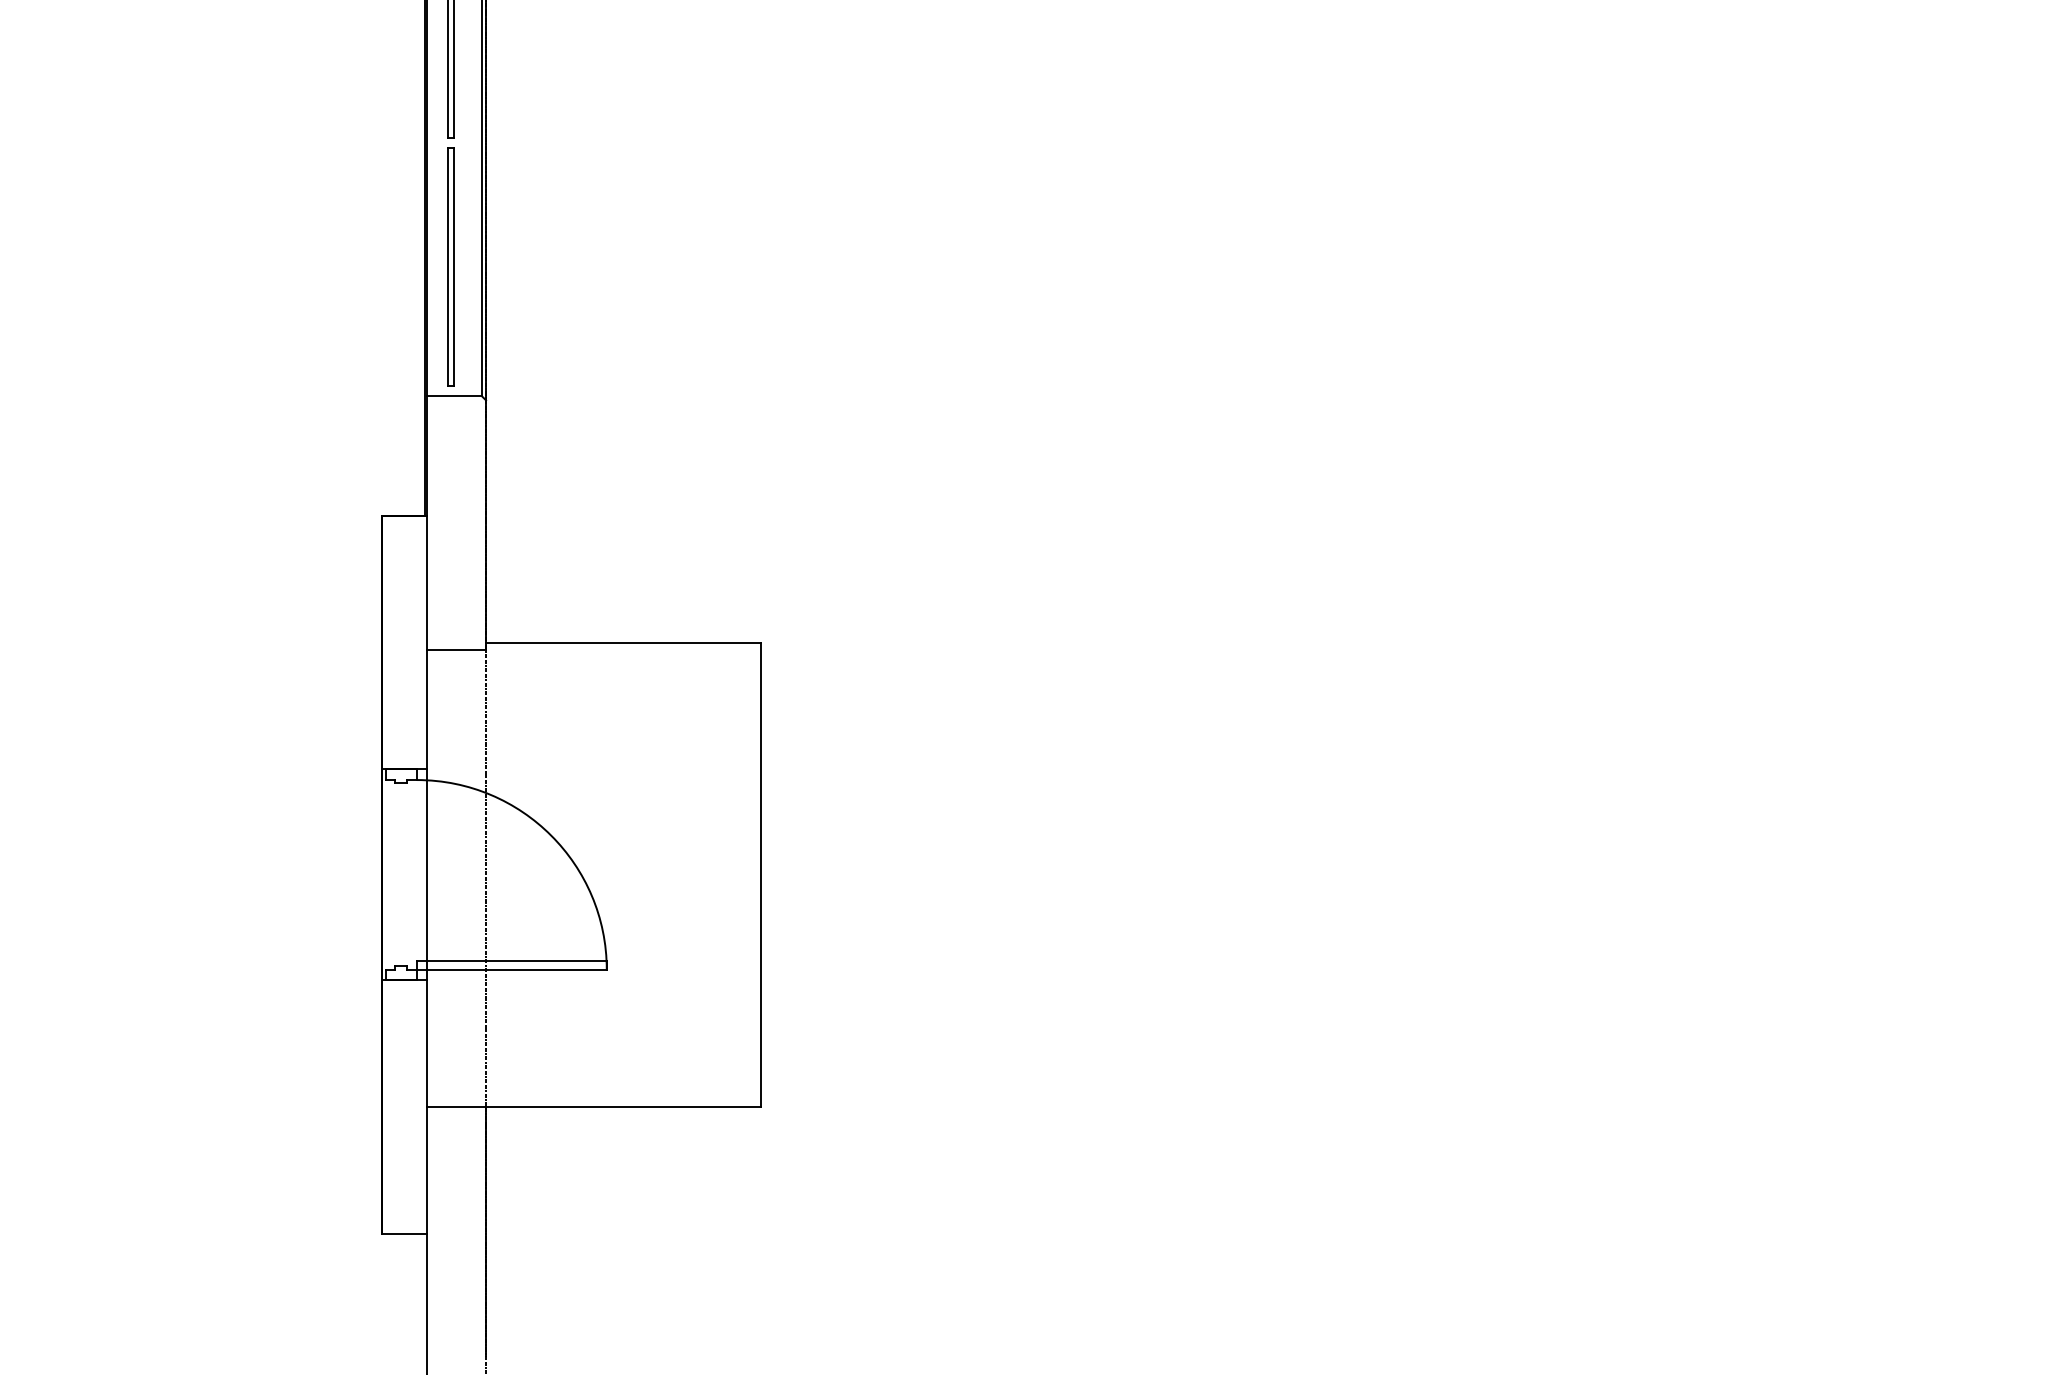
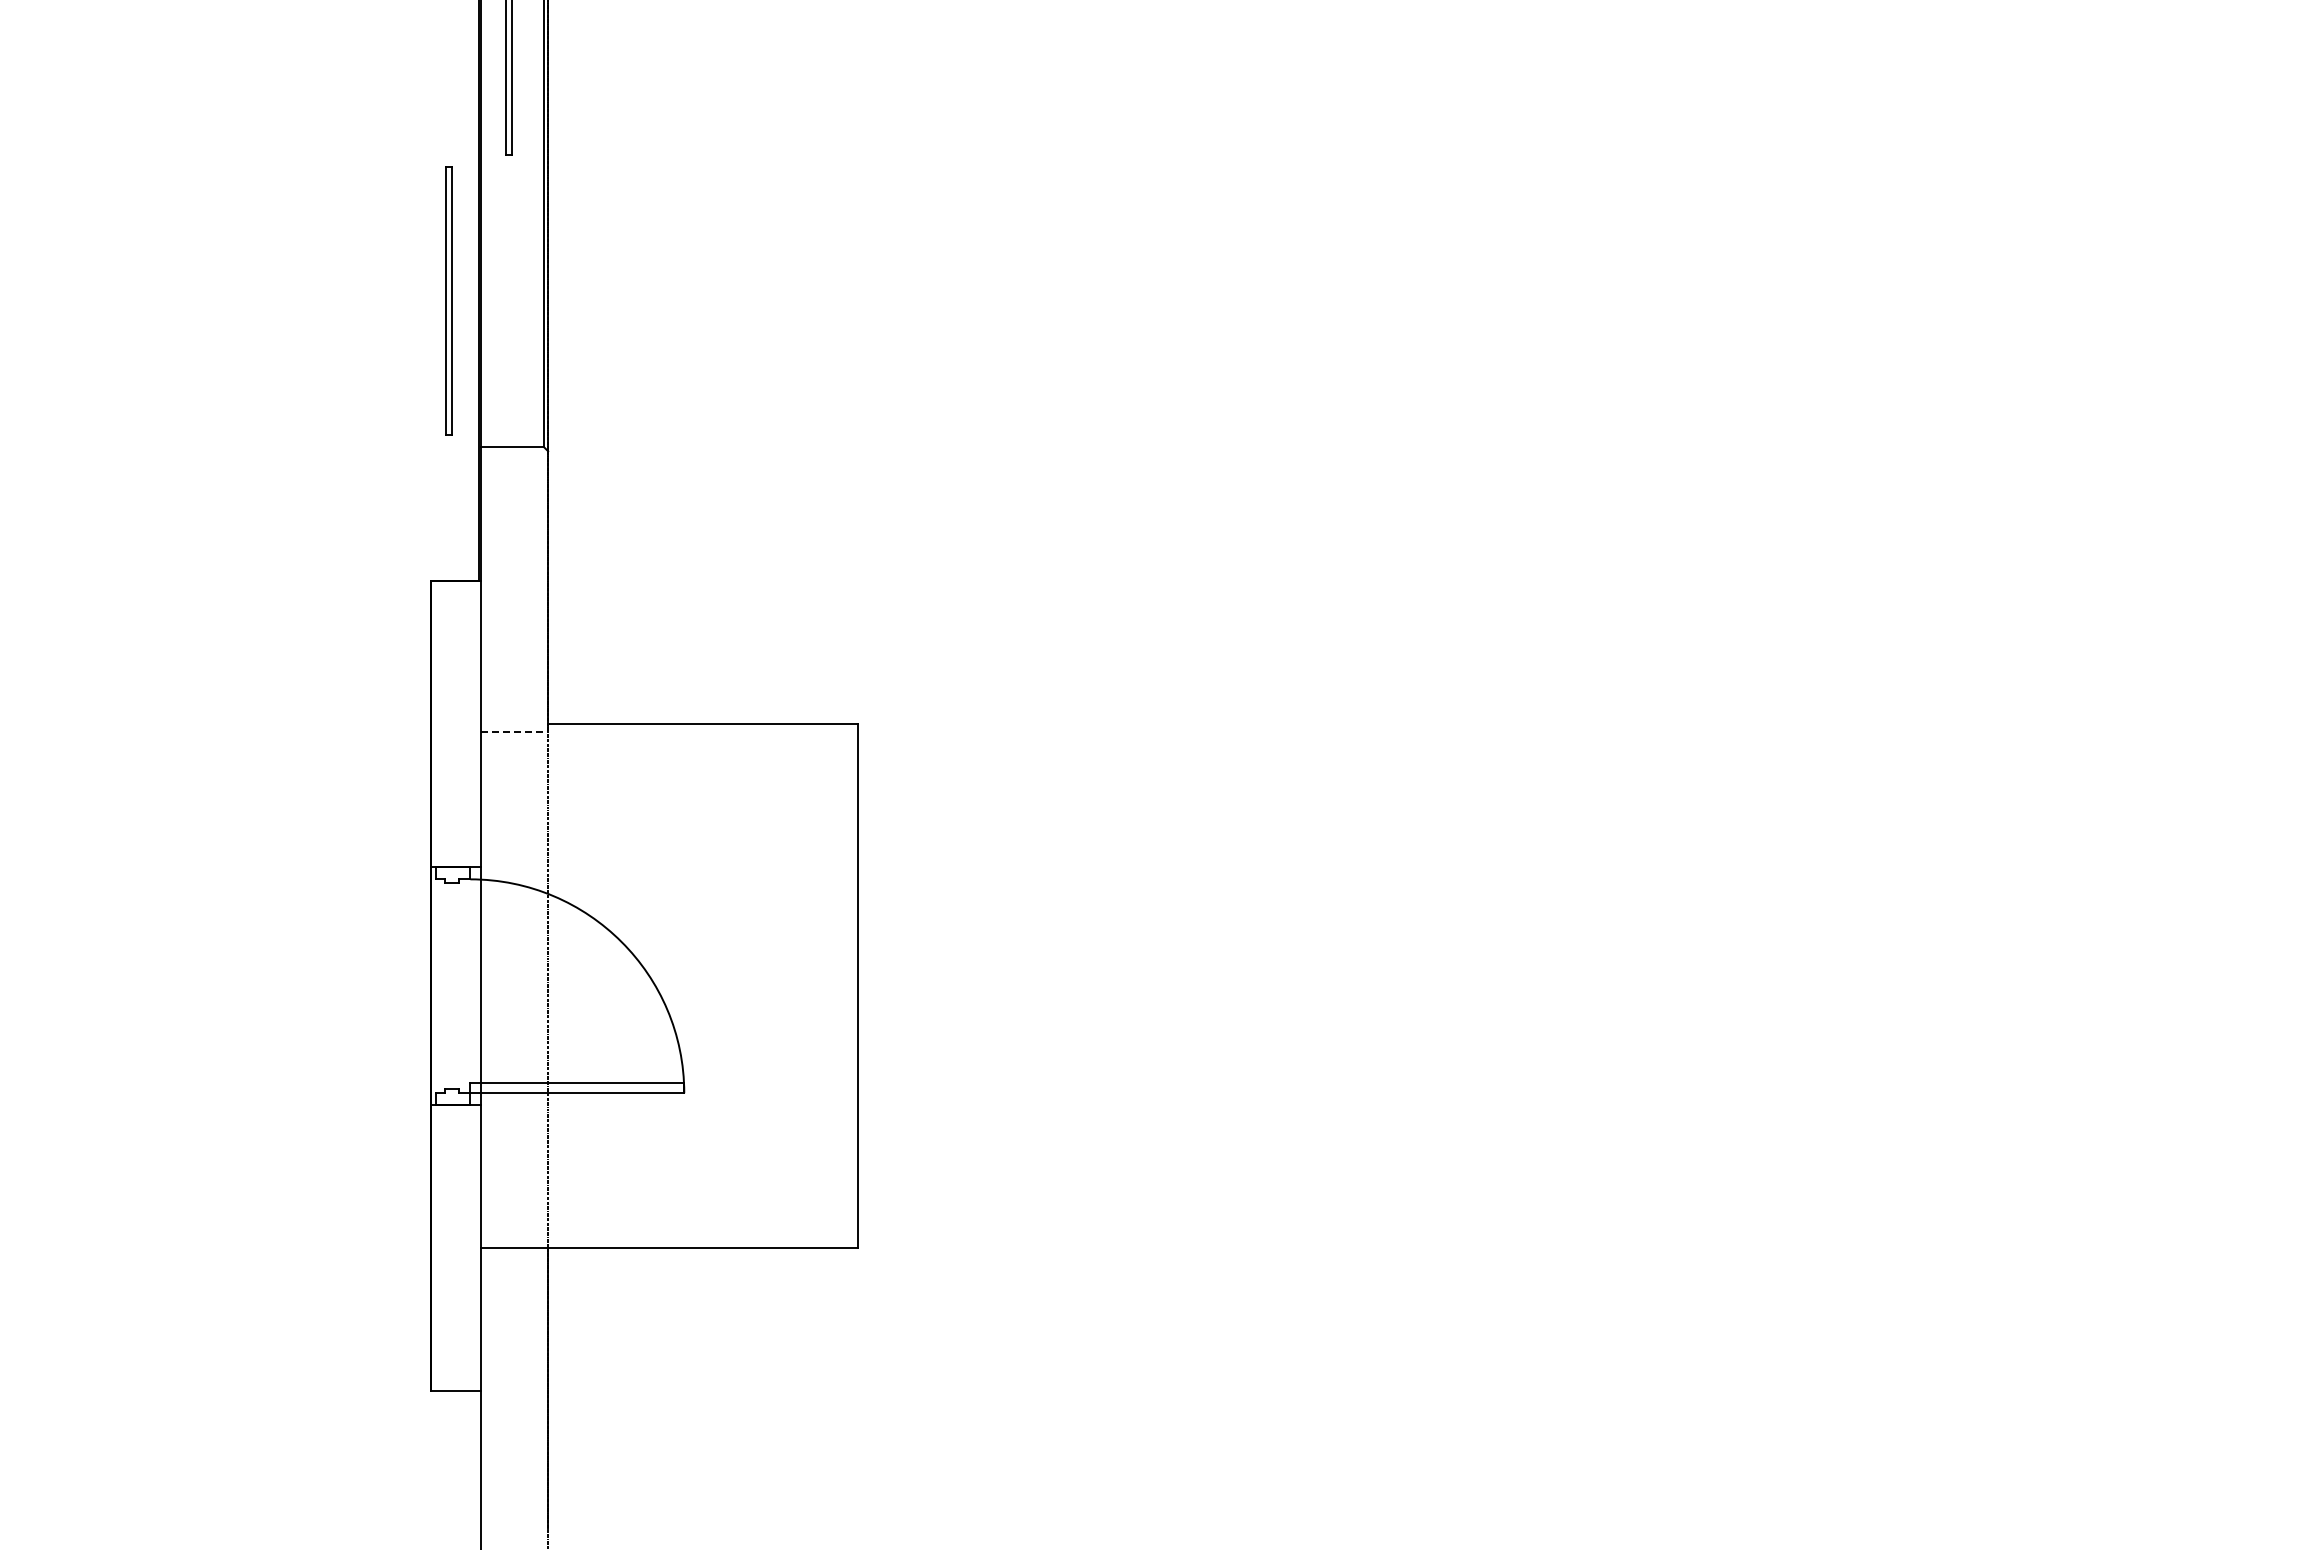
part: (450, 266) -> (448, 300), moved
line: (457, 649) -> (515, 732), solid -> dashed

